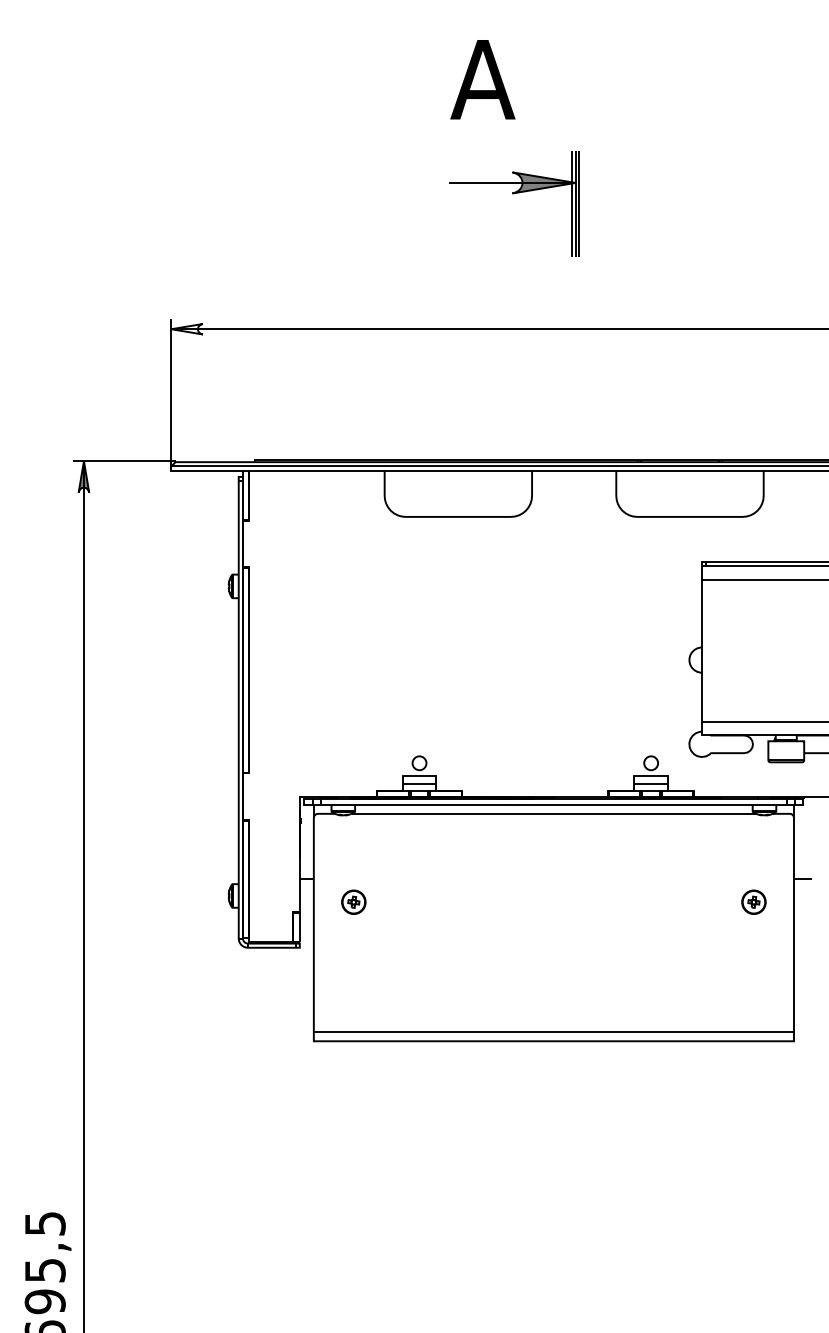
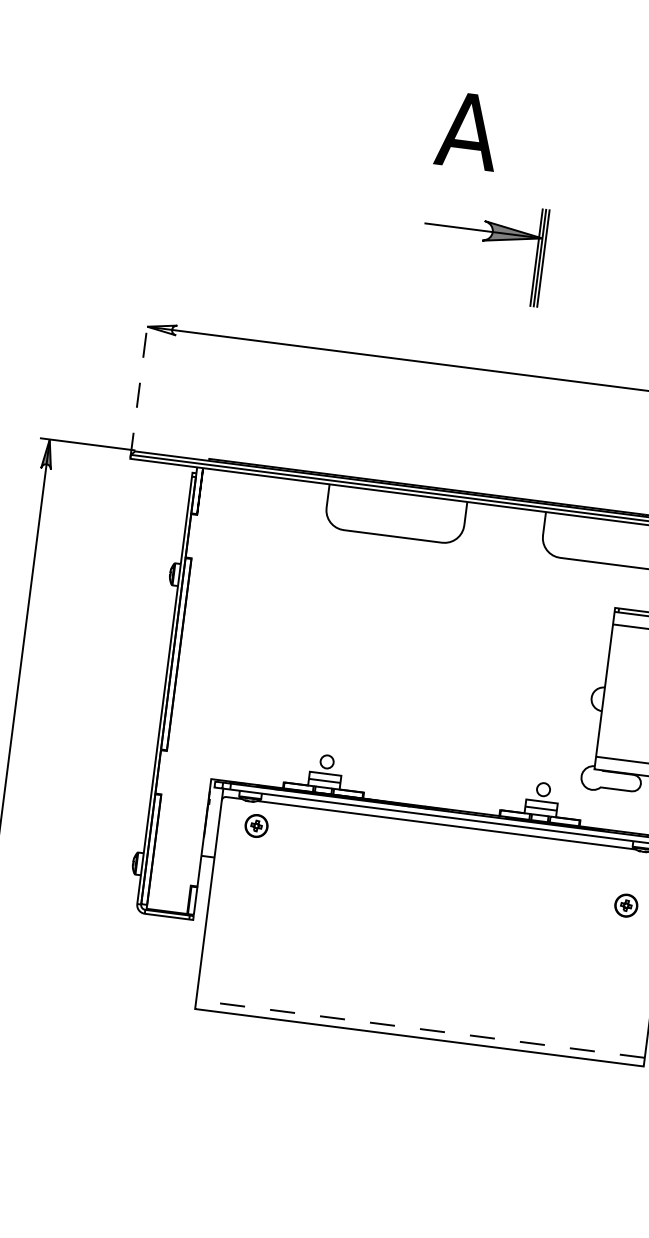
line: (171, 393) -> (139, 386), solid -> dashed
part: (353, 901) -> (256, 825), moved
part: (753, 901) -> (625, 904), moved
line: (553, 1032) -> (420, 1029), solid -> dashed

